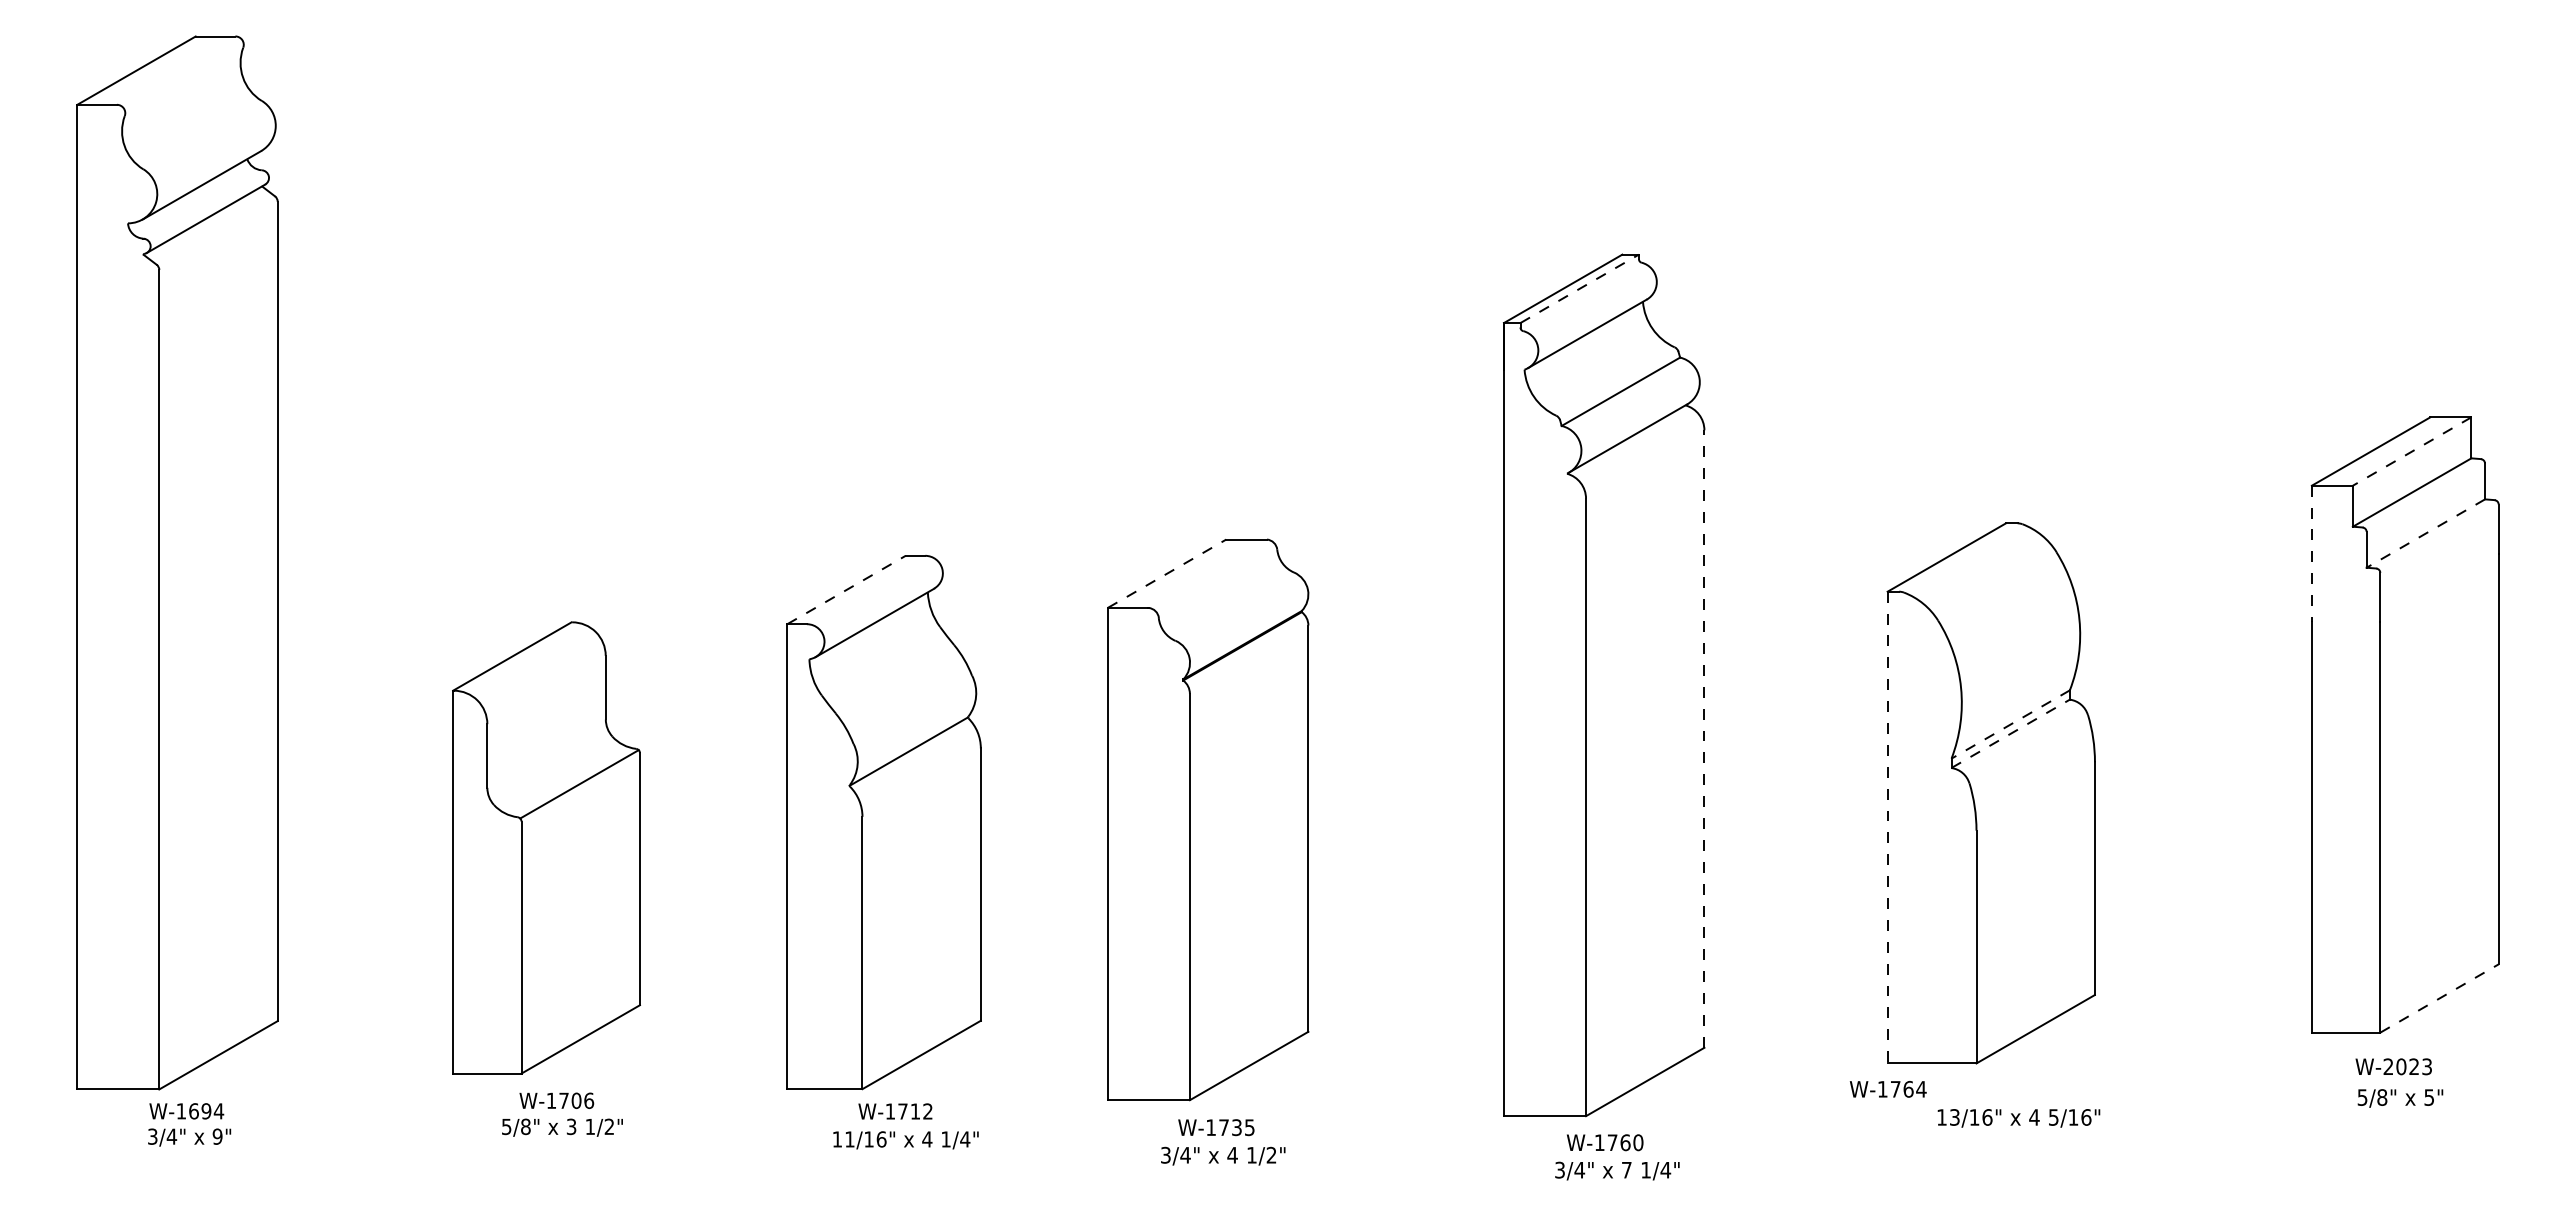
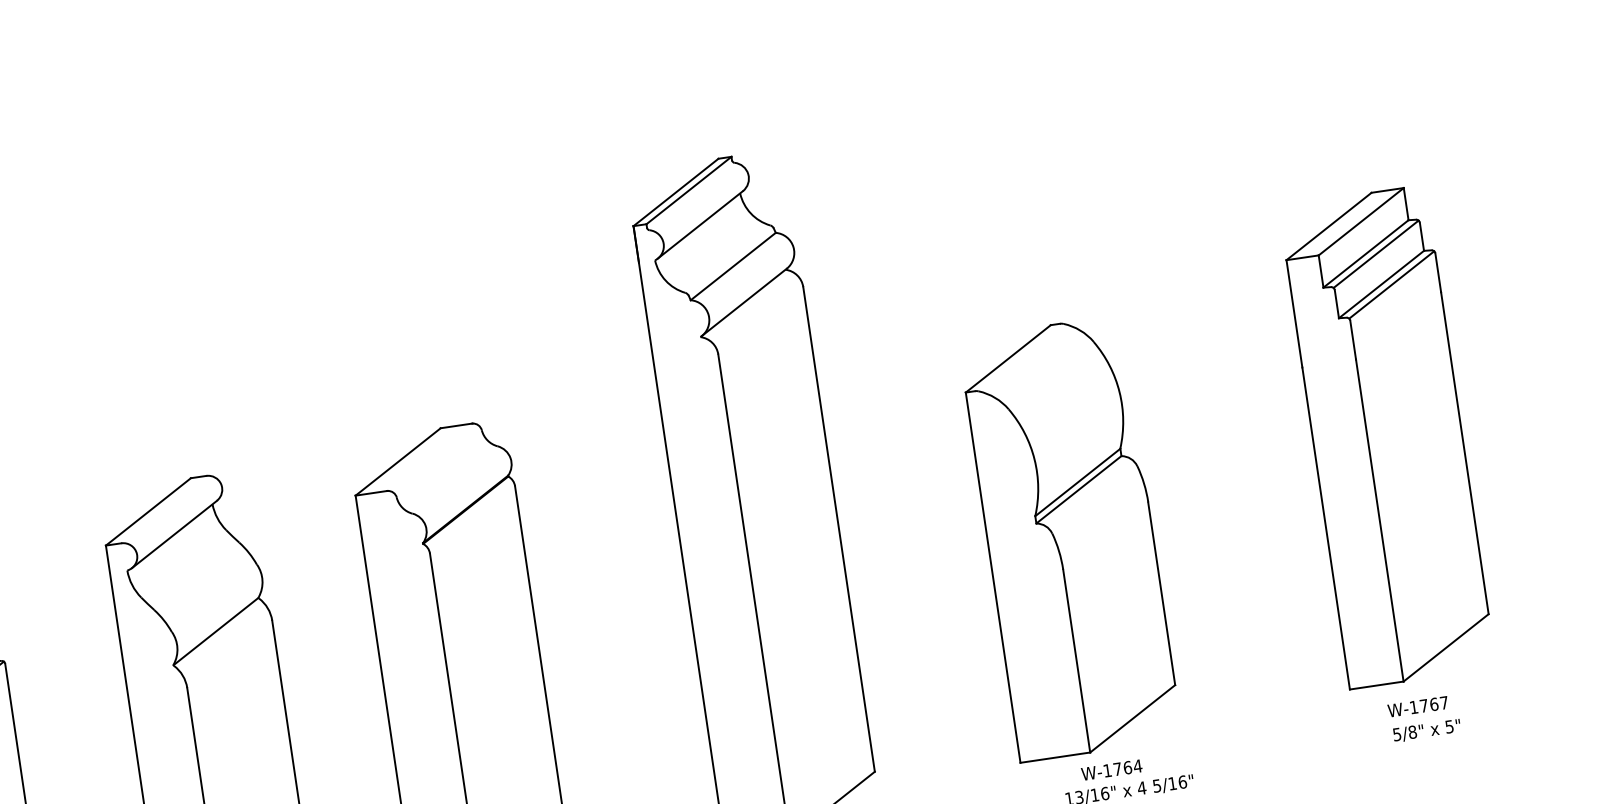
line: (1580, 288) -> (689, 190), dashed -> solid
line: (2411, 451) -> (1360, 221), dashed -> solid
line: (2424, 494) -> (1375, 254), added
line: (2425, 533) -> (1381, 284), dashed -> solid
line: (2438, 535) -> (1391, 284), added
line: (2311, 554) -> (1294, 314), dashed -> solid
line: (1167, 573) -> (398, 461), dashed -> solid
line: (846, 589) -> (148, 511), dashed -> solid
line: (2010, 724) -> (1077, 482), dashed -> solid
line: (2011, 733) -> (1079, 489), dashed -> solid
line: (1704, 739) -> (839, 529), dashed -> solid
line: (1887, 827) -> (993, 577), dashed -> solid
line: (2439, 998) -> (1446, 647), dashed -> solid
text: (2407, 1066) -> (1428, 704), W-2023 -> W-1767
text: (1887, 1089) -> (1111, 770), moved

